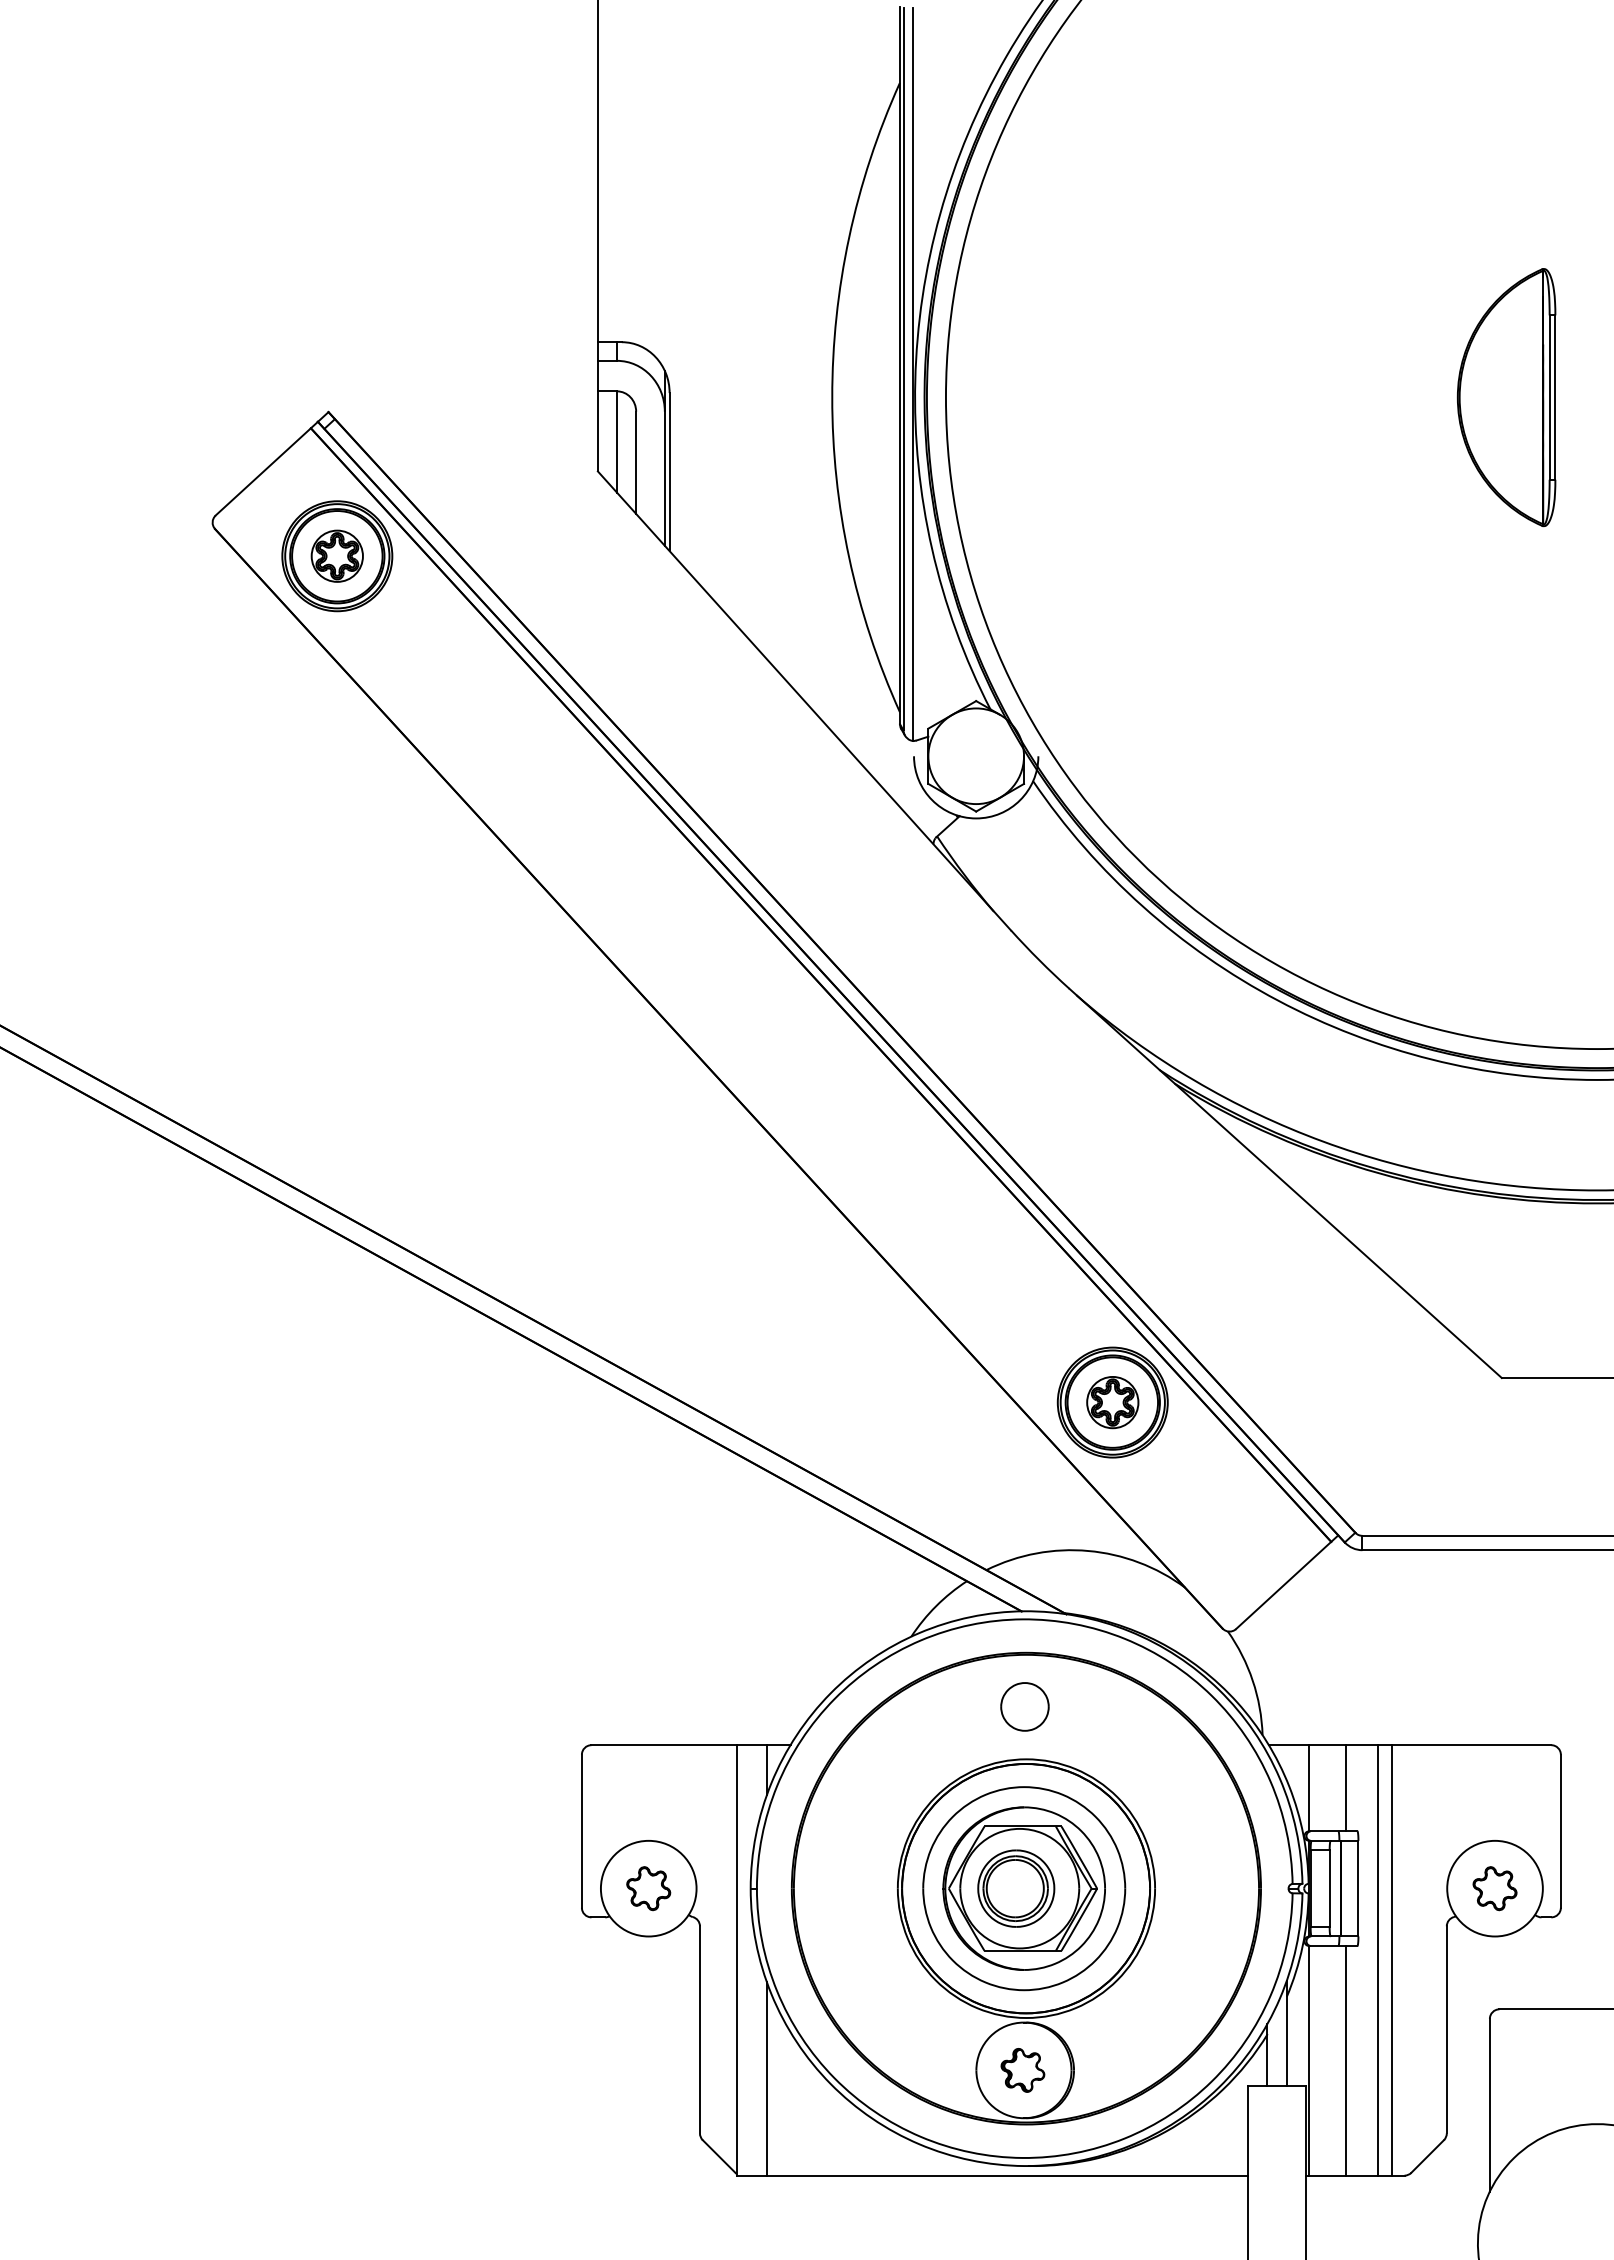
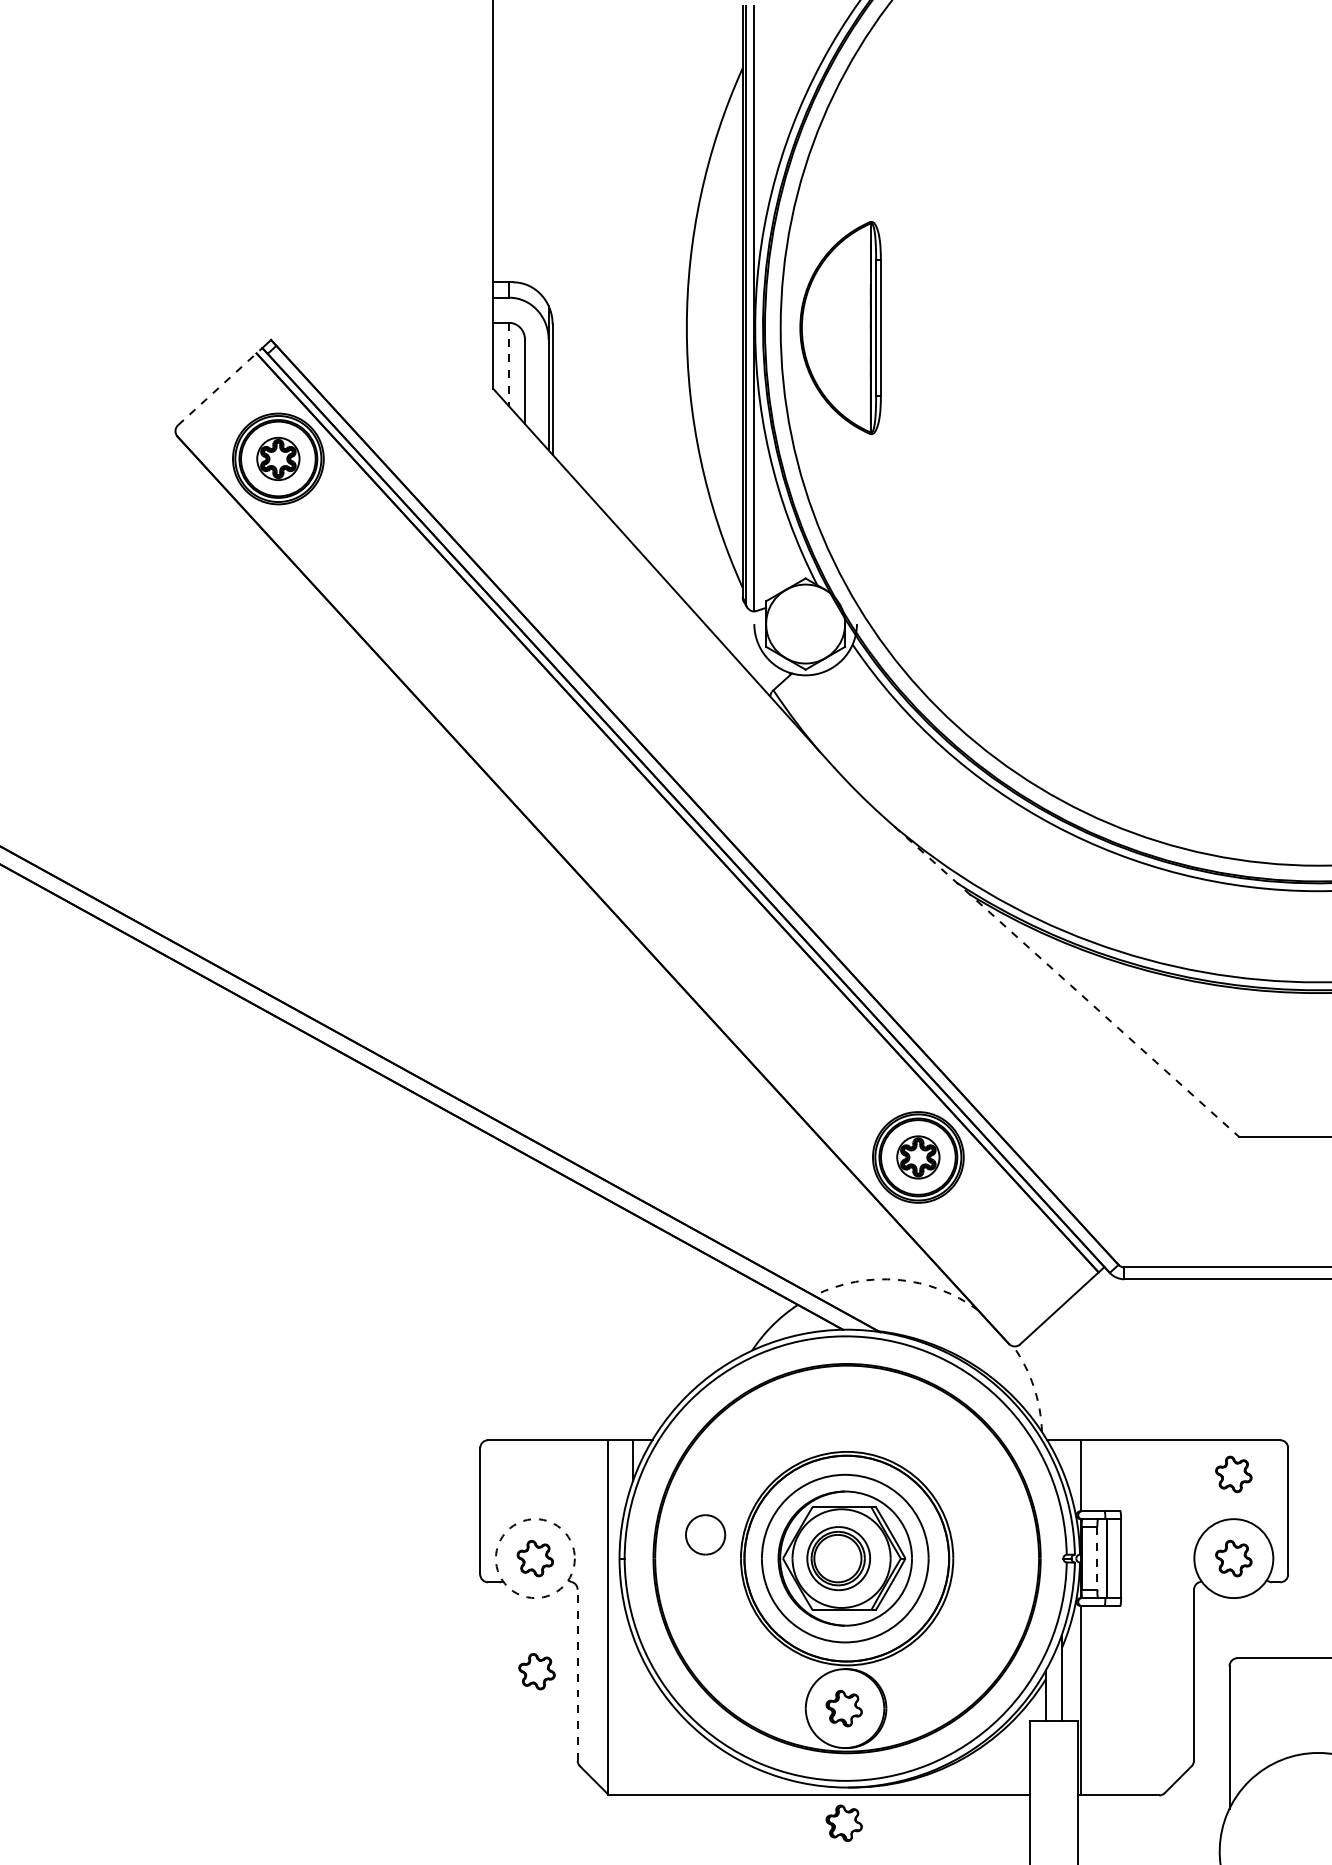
part: (1506, 397) -> (840, 327), moved
line: (617, 442) -> (509, 365), solid -> dashed
line: (267, 468) -> (220, 386), solid -> dashed
line: (1285, 1183) -> (1060, 976), solid -> dashed
arc: (1088, 1550) -> (898, 1279), solid -> dashed
arc: (1252, 1680) -> (1033, 1386), solid -> dashed
part: (1024, 1706) -> (705, 1534), moved
part: (1494, 1786) -> (1233, 1474), added
line: (1346, 1788) -> (1111, 1475), removed
circle: (648, 1888) -> (535, 1558), solid -> dashed
line: (1329, 1889) -> (1097, 1559), solid -> dashed
line: (1377, 1960) -> (1136, 1617), removed
line: (1392, 1960) -> (1149, 1617), removed
part: (650, 2025) -> (536, 1671), added
line: (699, 2029) -> (577, 1674), solid -> dashed
line: (1346, 2060) -> (1111, 1700), removed
line: (766, 2078) -> (632, 1715), removed
part: (1022, 2209) -> (843, 1823), added

